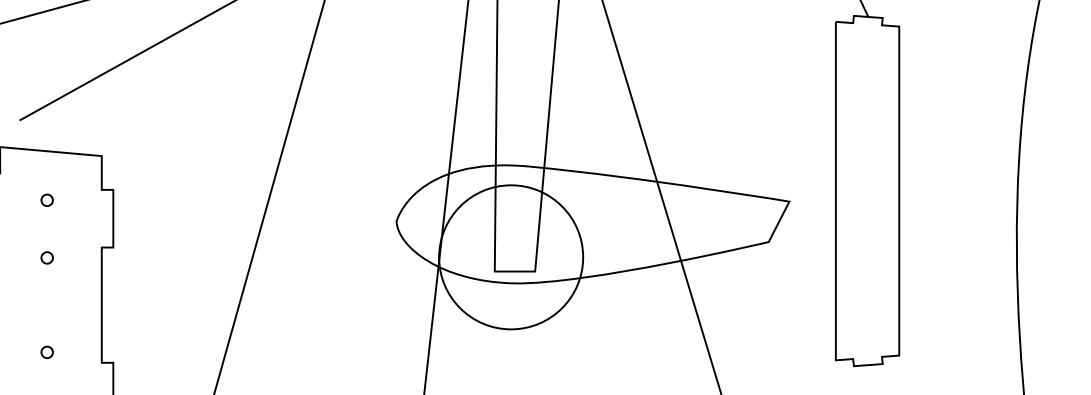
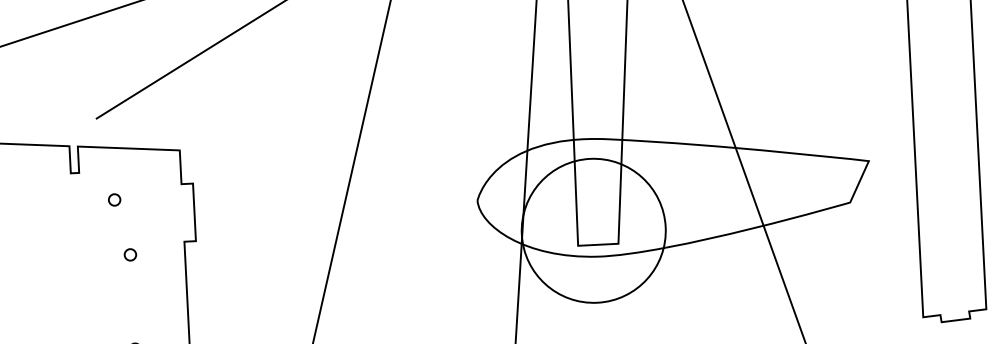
part: (46, 199) -> (113, 199), moved

